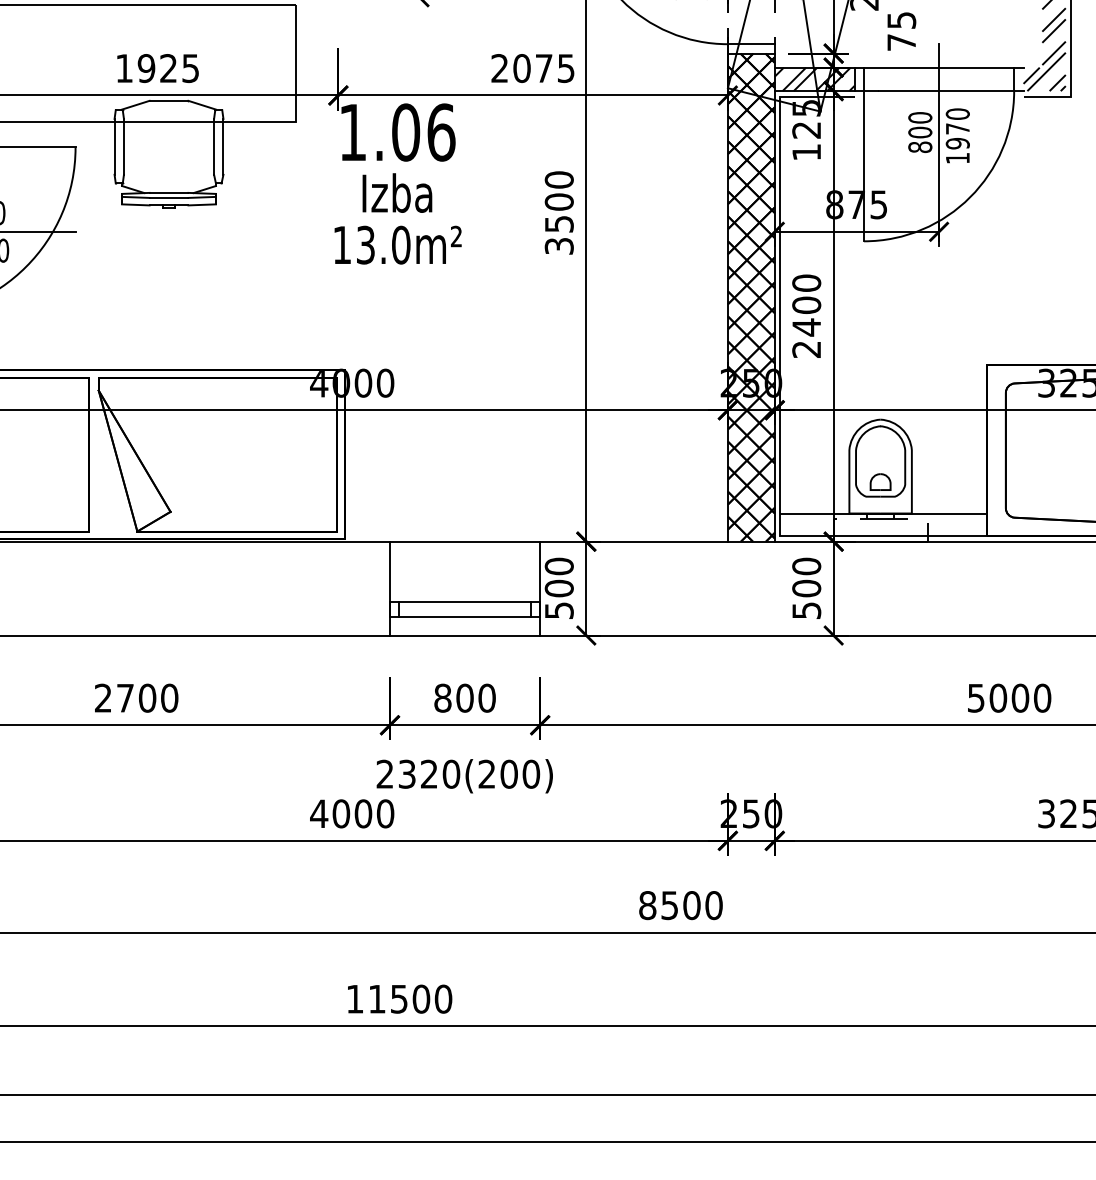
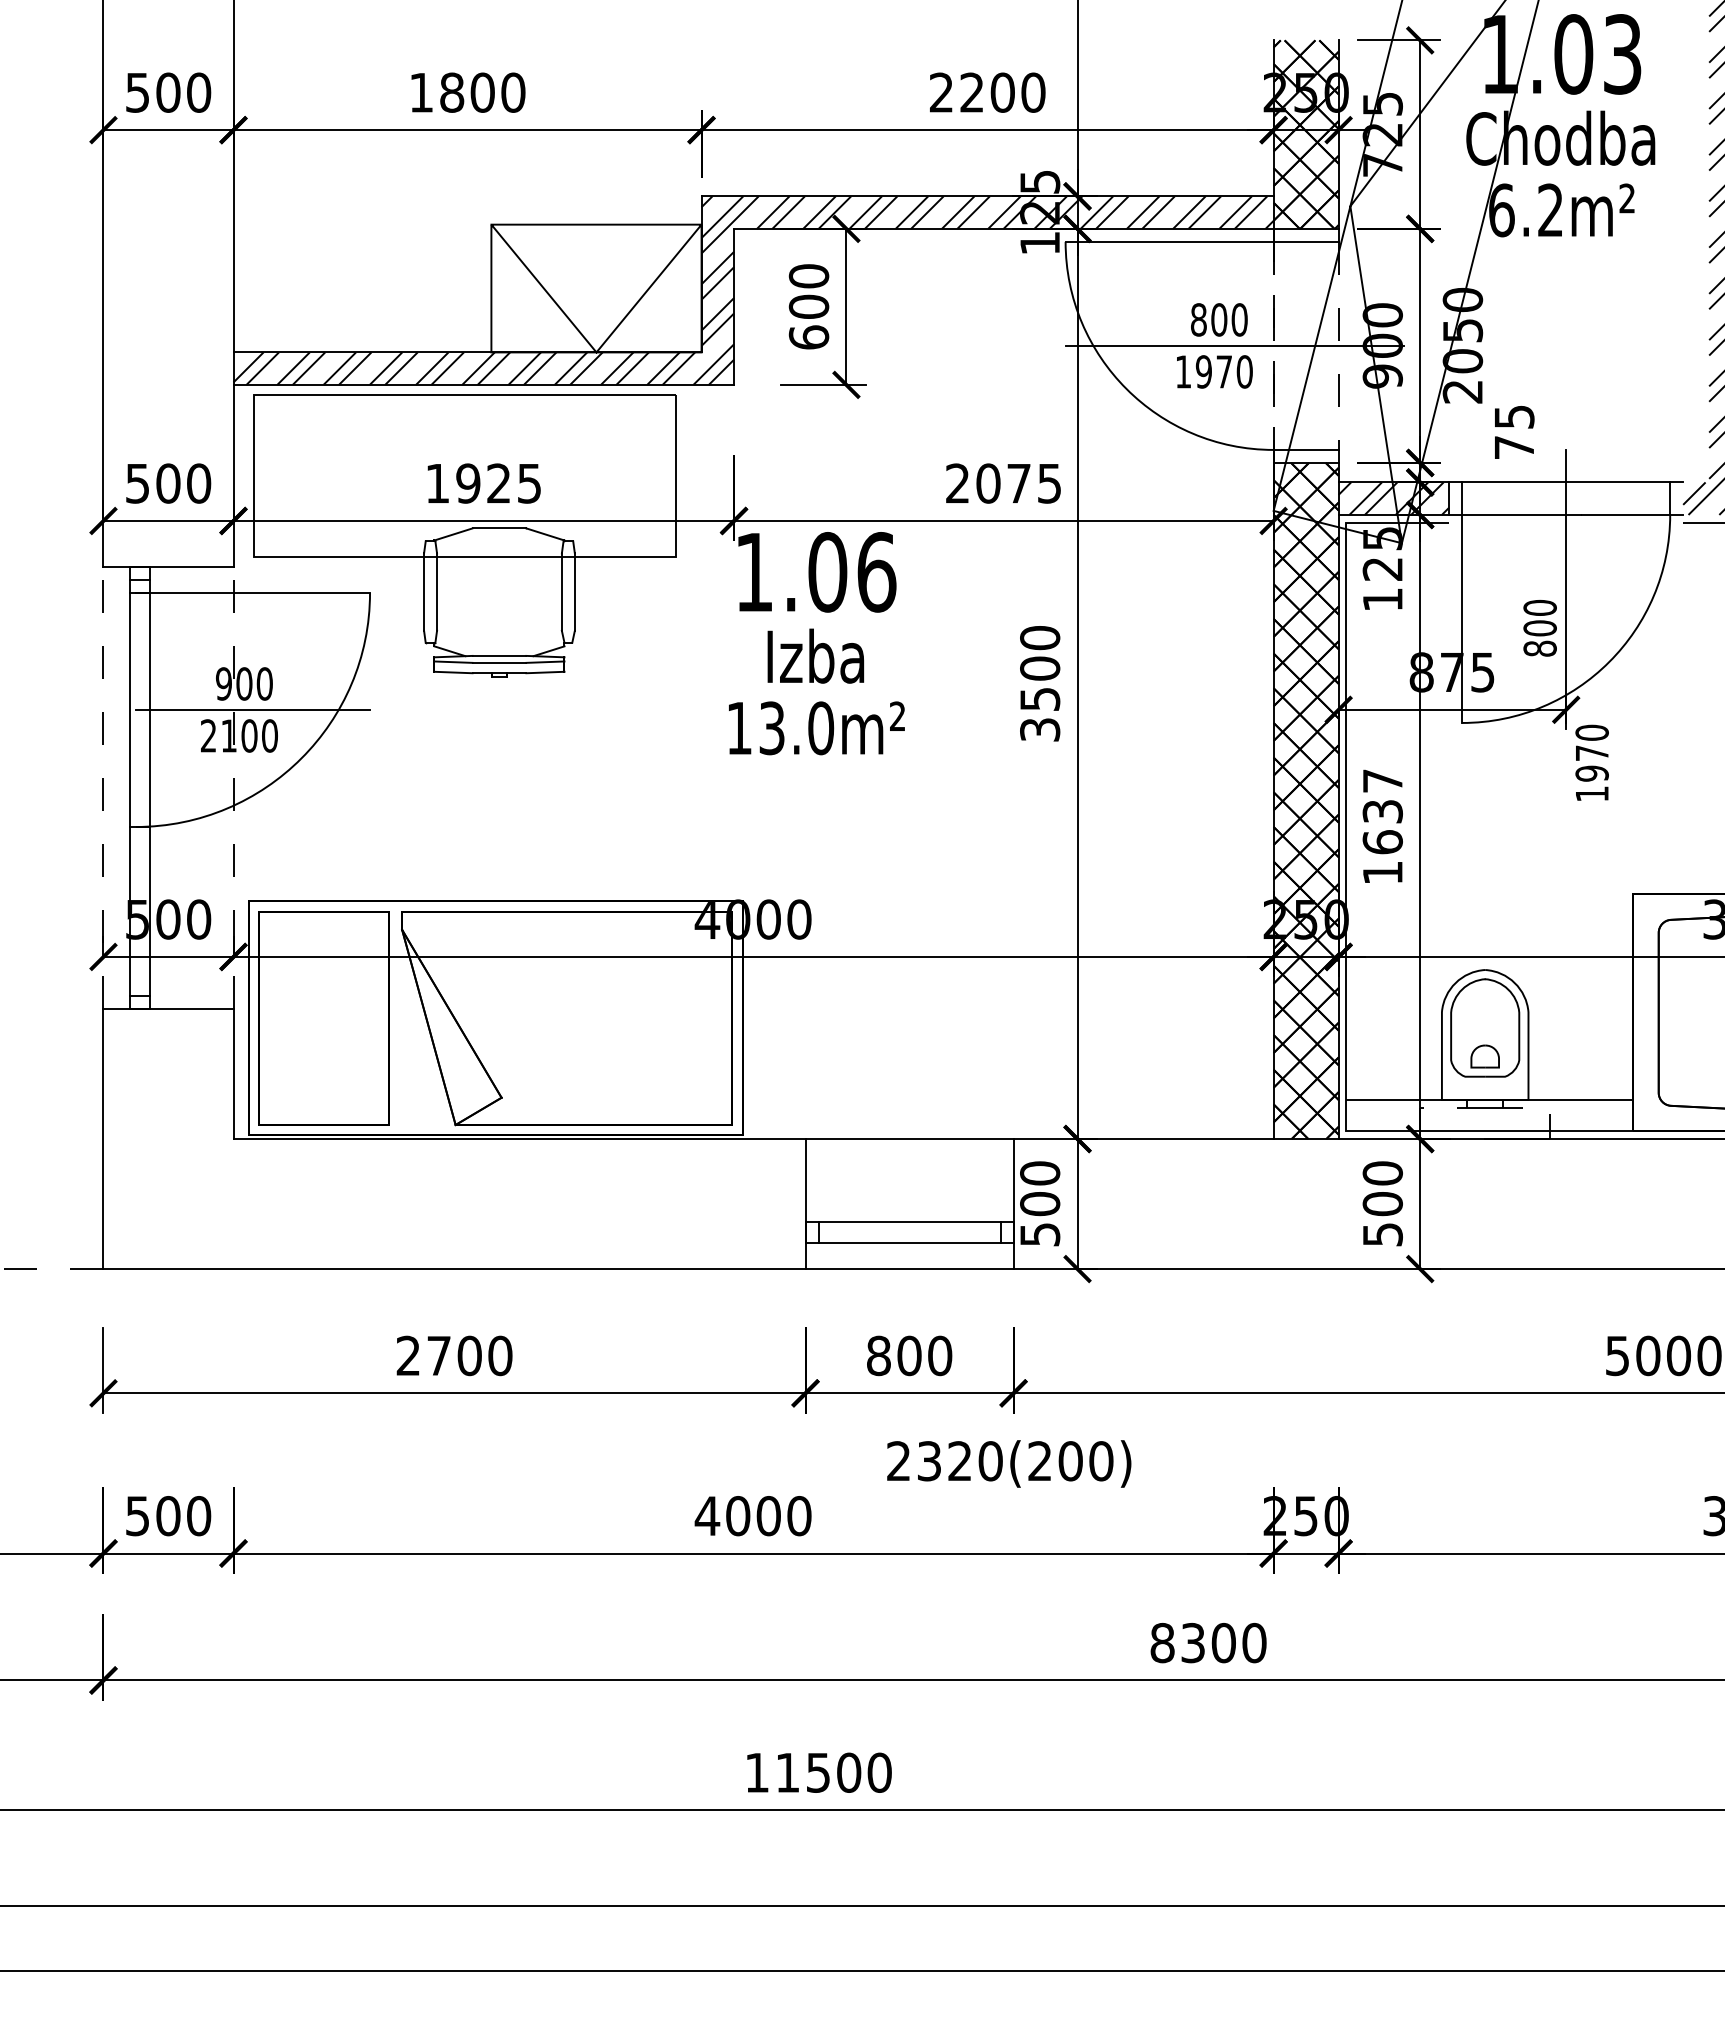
text: (919, 132) -> (1539, 628), moved
text: (957, 135) -> (1591, 762), moved
text: (806, 316) -> (1382, 826), 2400 -> 1637
text: (465, 775) -> (1009, 1463), moved
text: (670, 905) -> (1193, 1642), 8500 -> 8300

